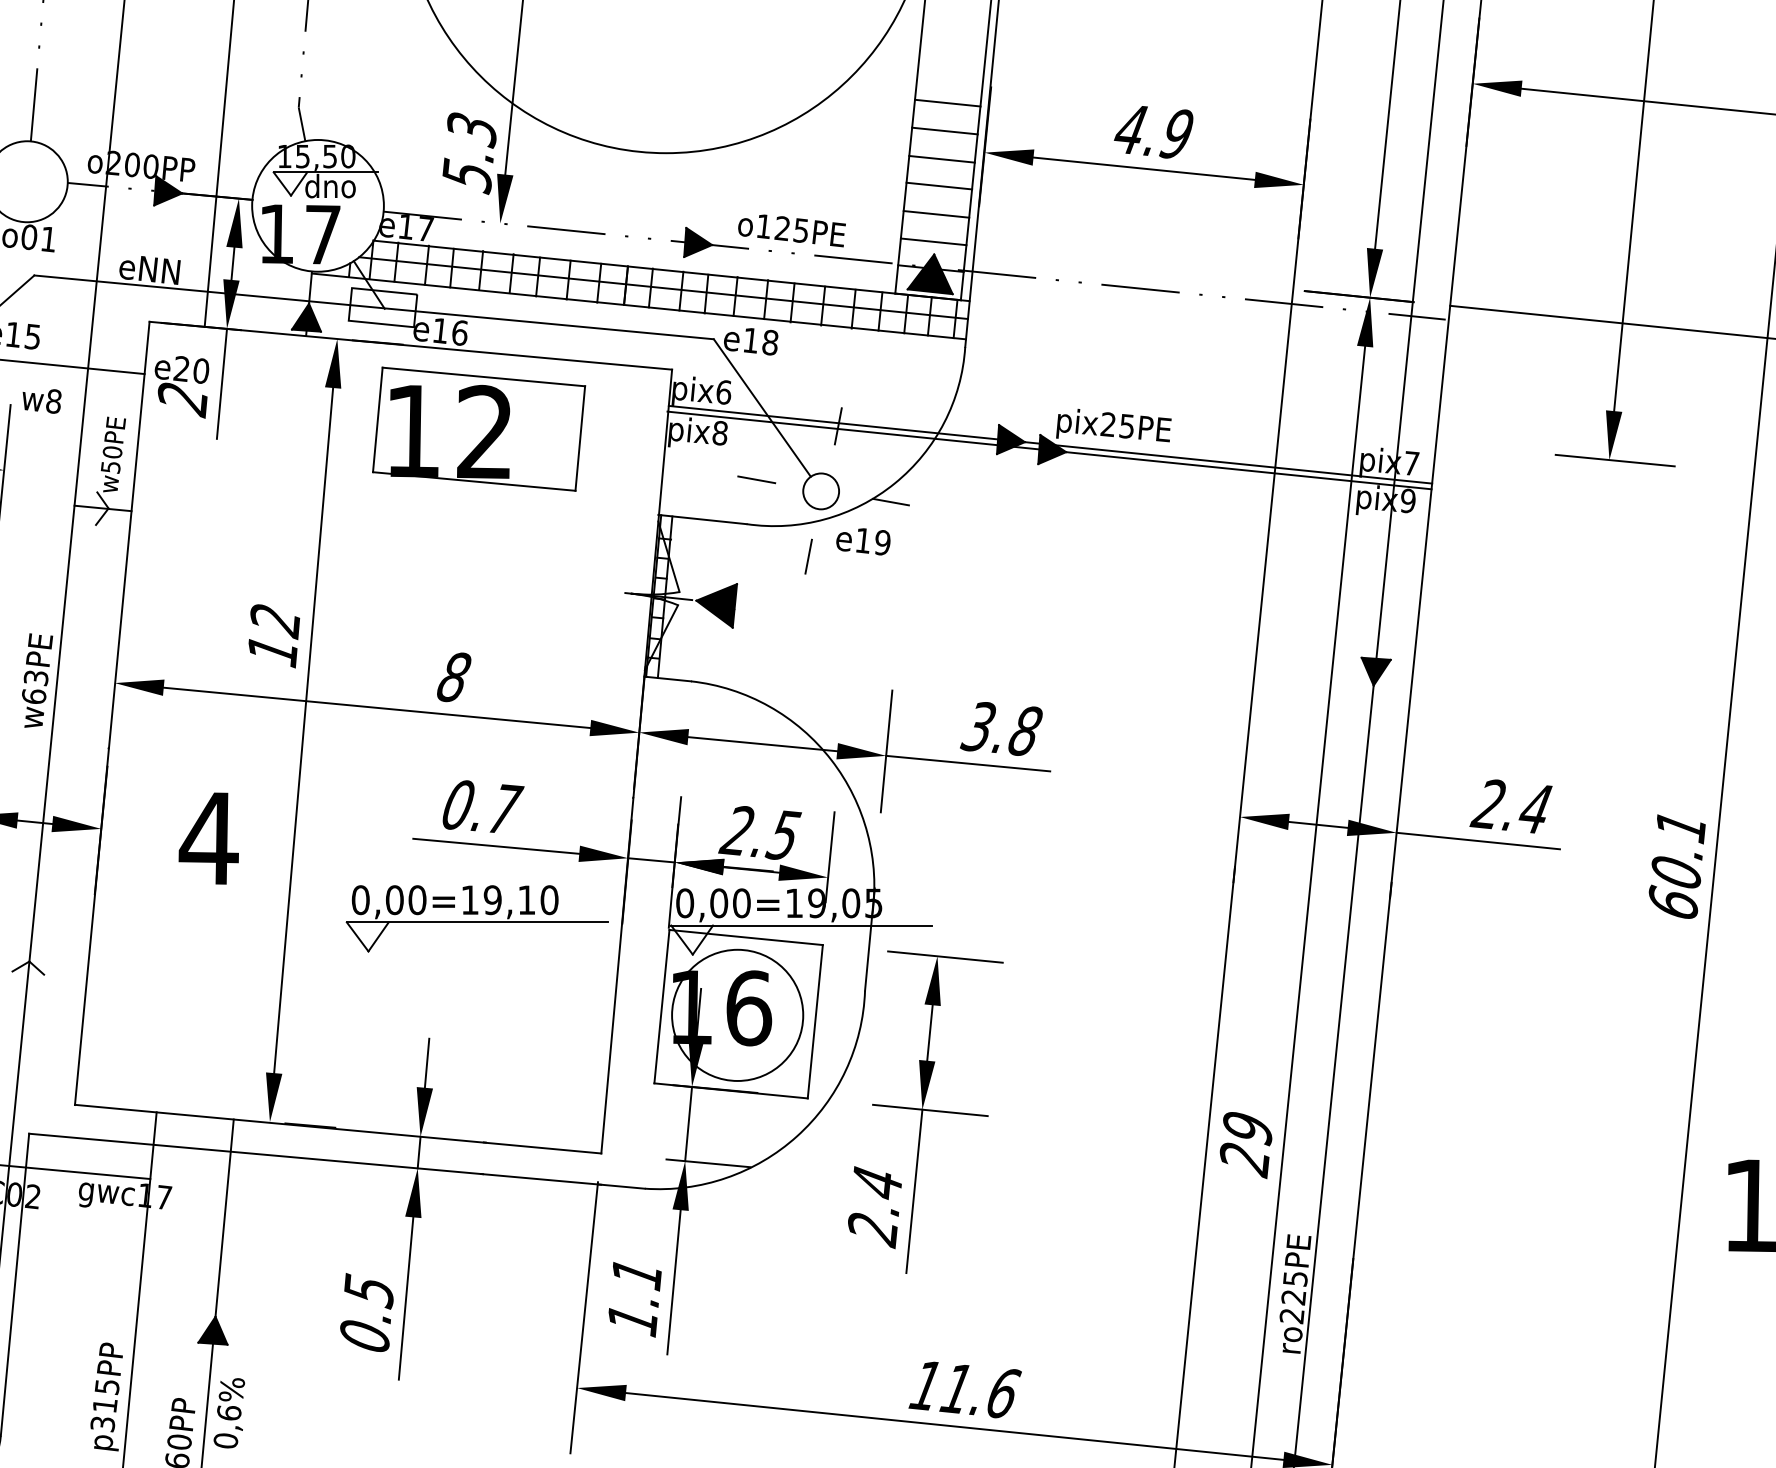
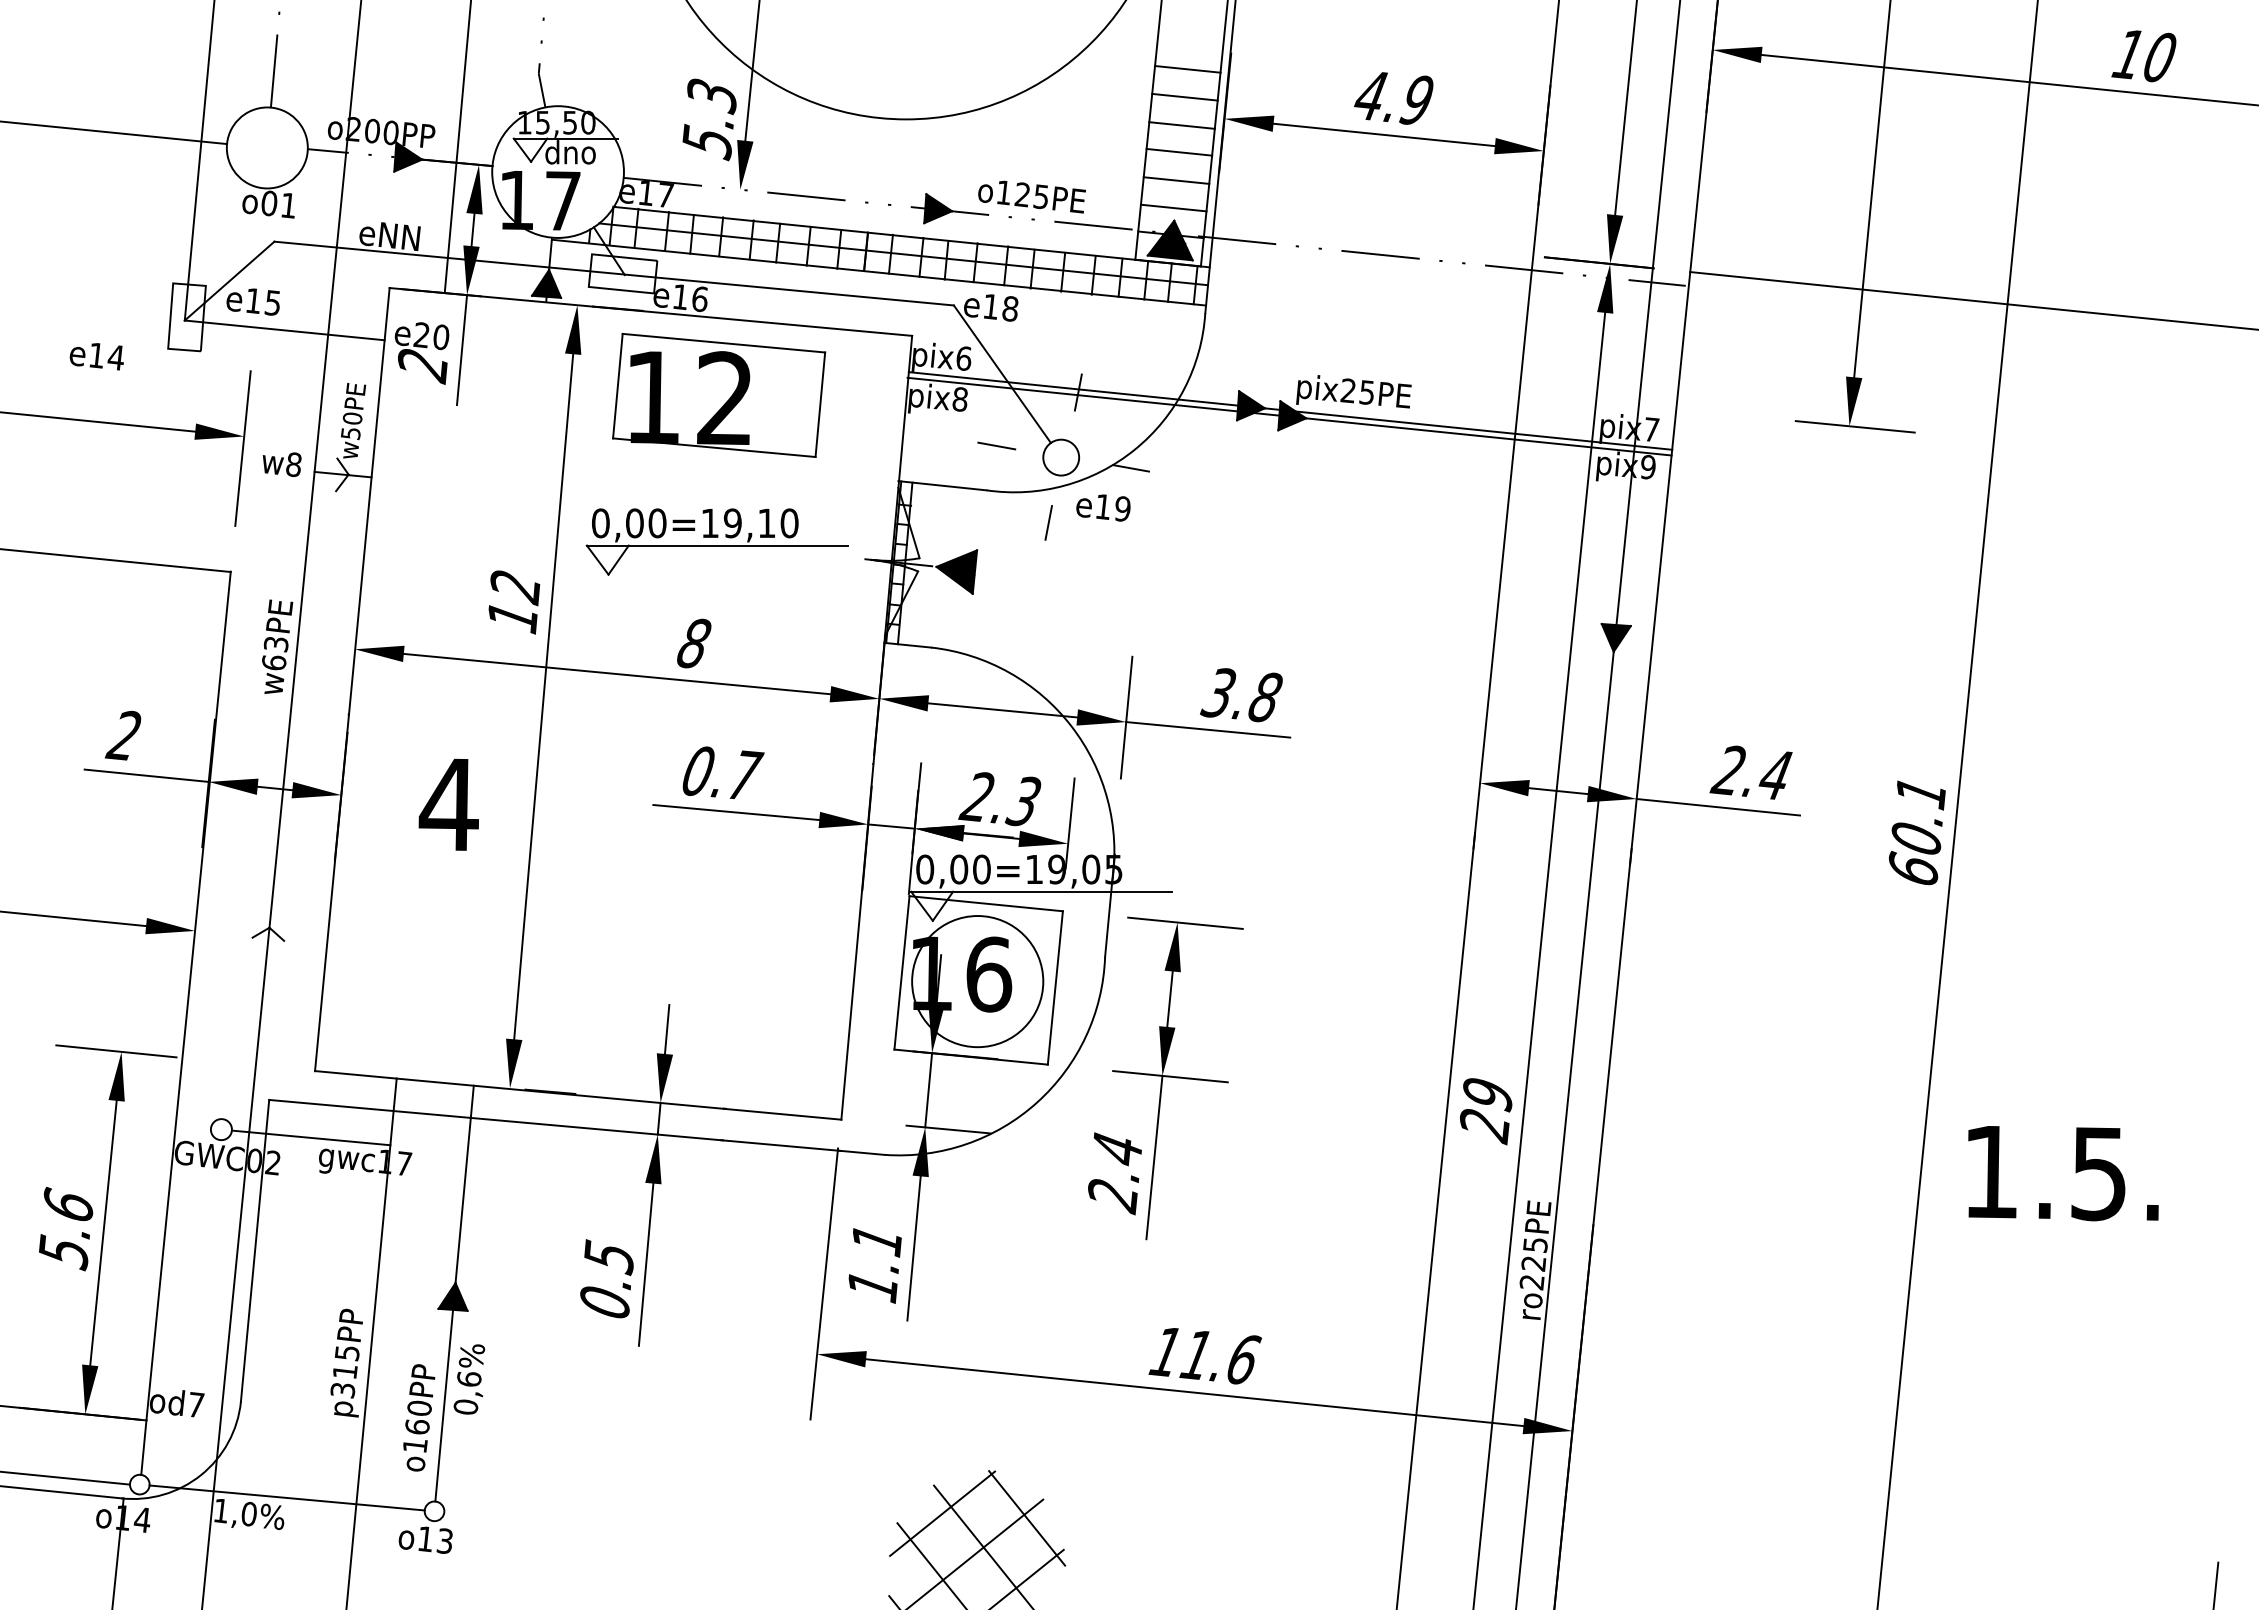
text: (41, 401) -> (281, 464), moved
text: (783, 834) -> (1023, 800), 2.5 -> 2.3
part: (476, 918) -> (716, 541), moved

